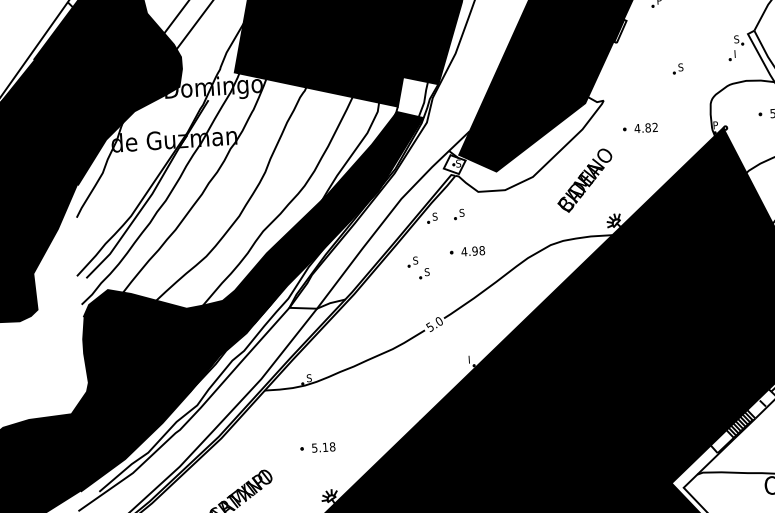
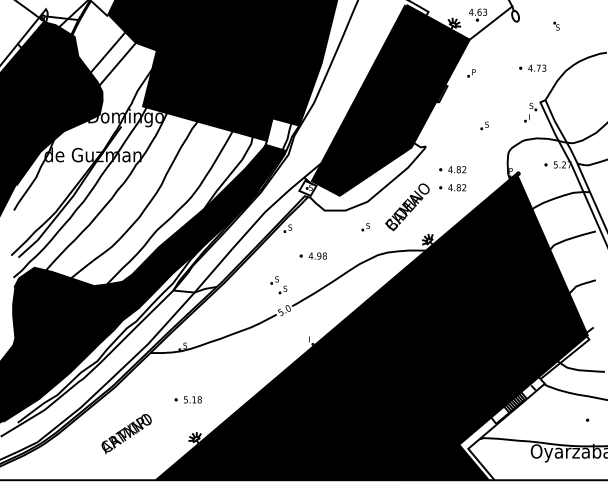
part: (641, 151) -> (452, 187), added
part: (458, 213) -> (365, 226), moved
part: (418, 268) -> (278, 285), moved

